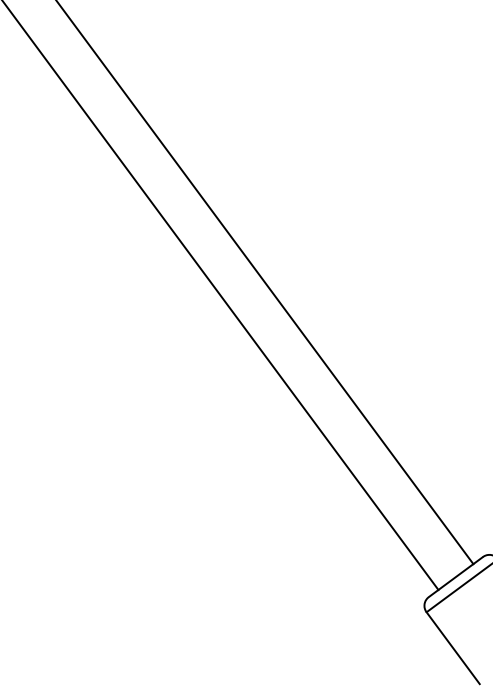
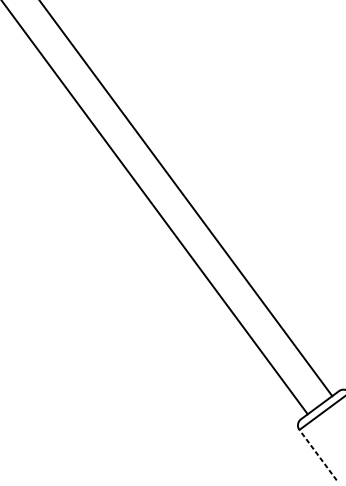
line: (453, 648) -> (318, 455), solid -> dashed

